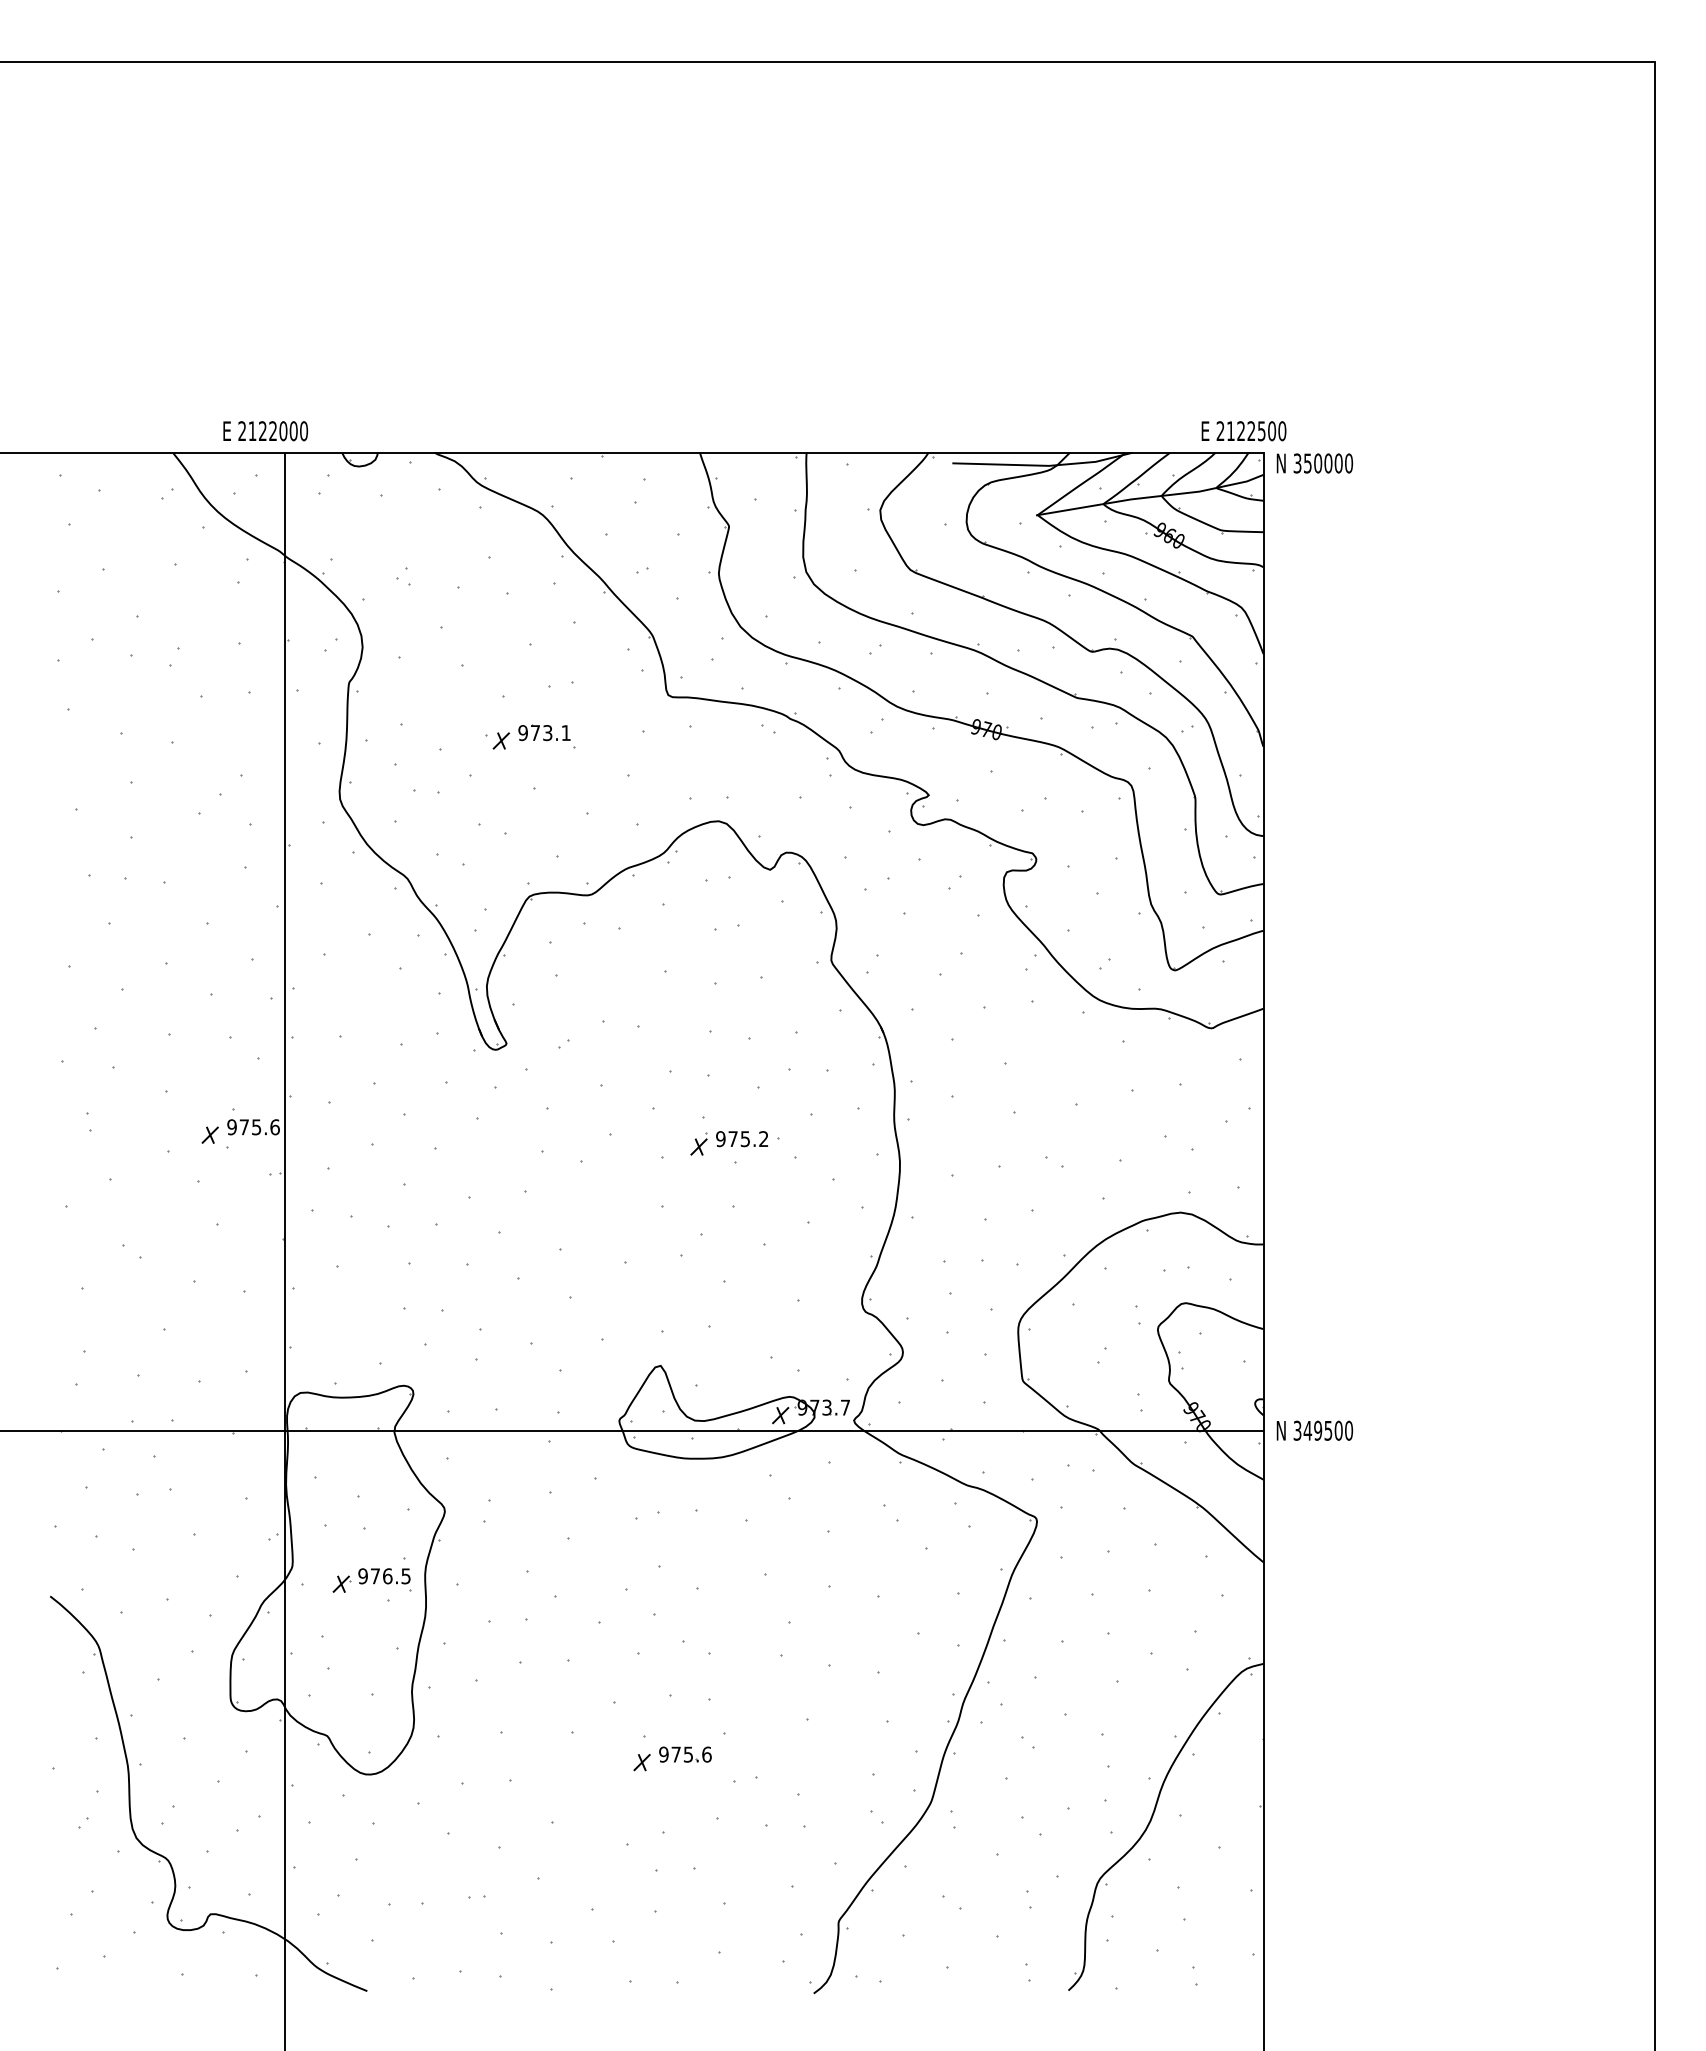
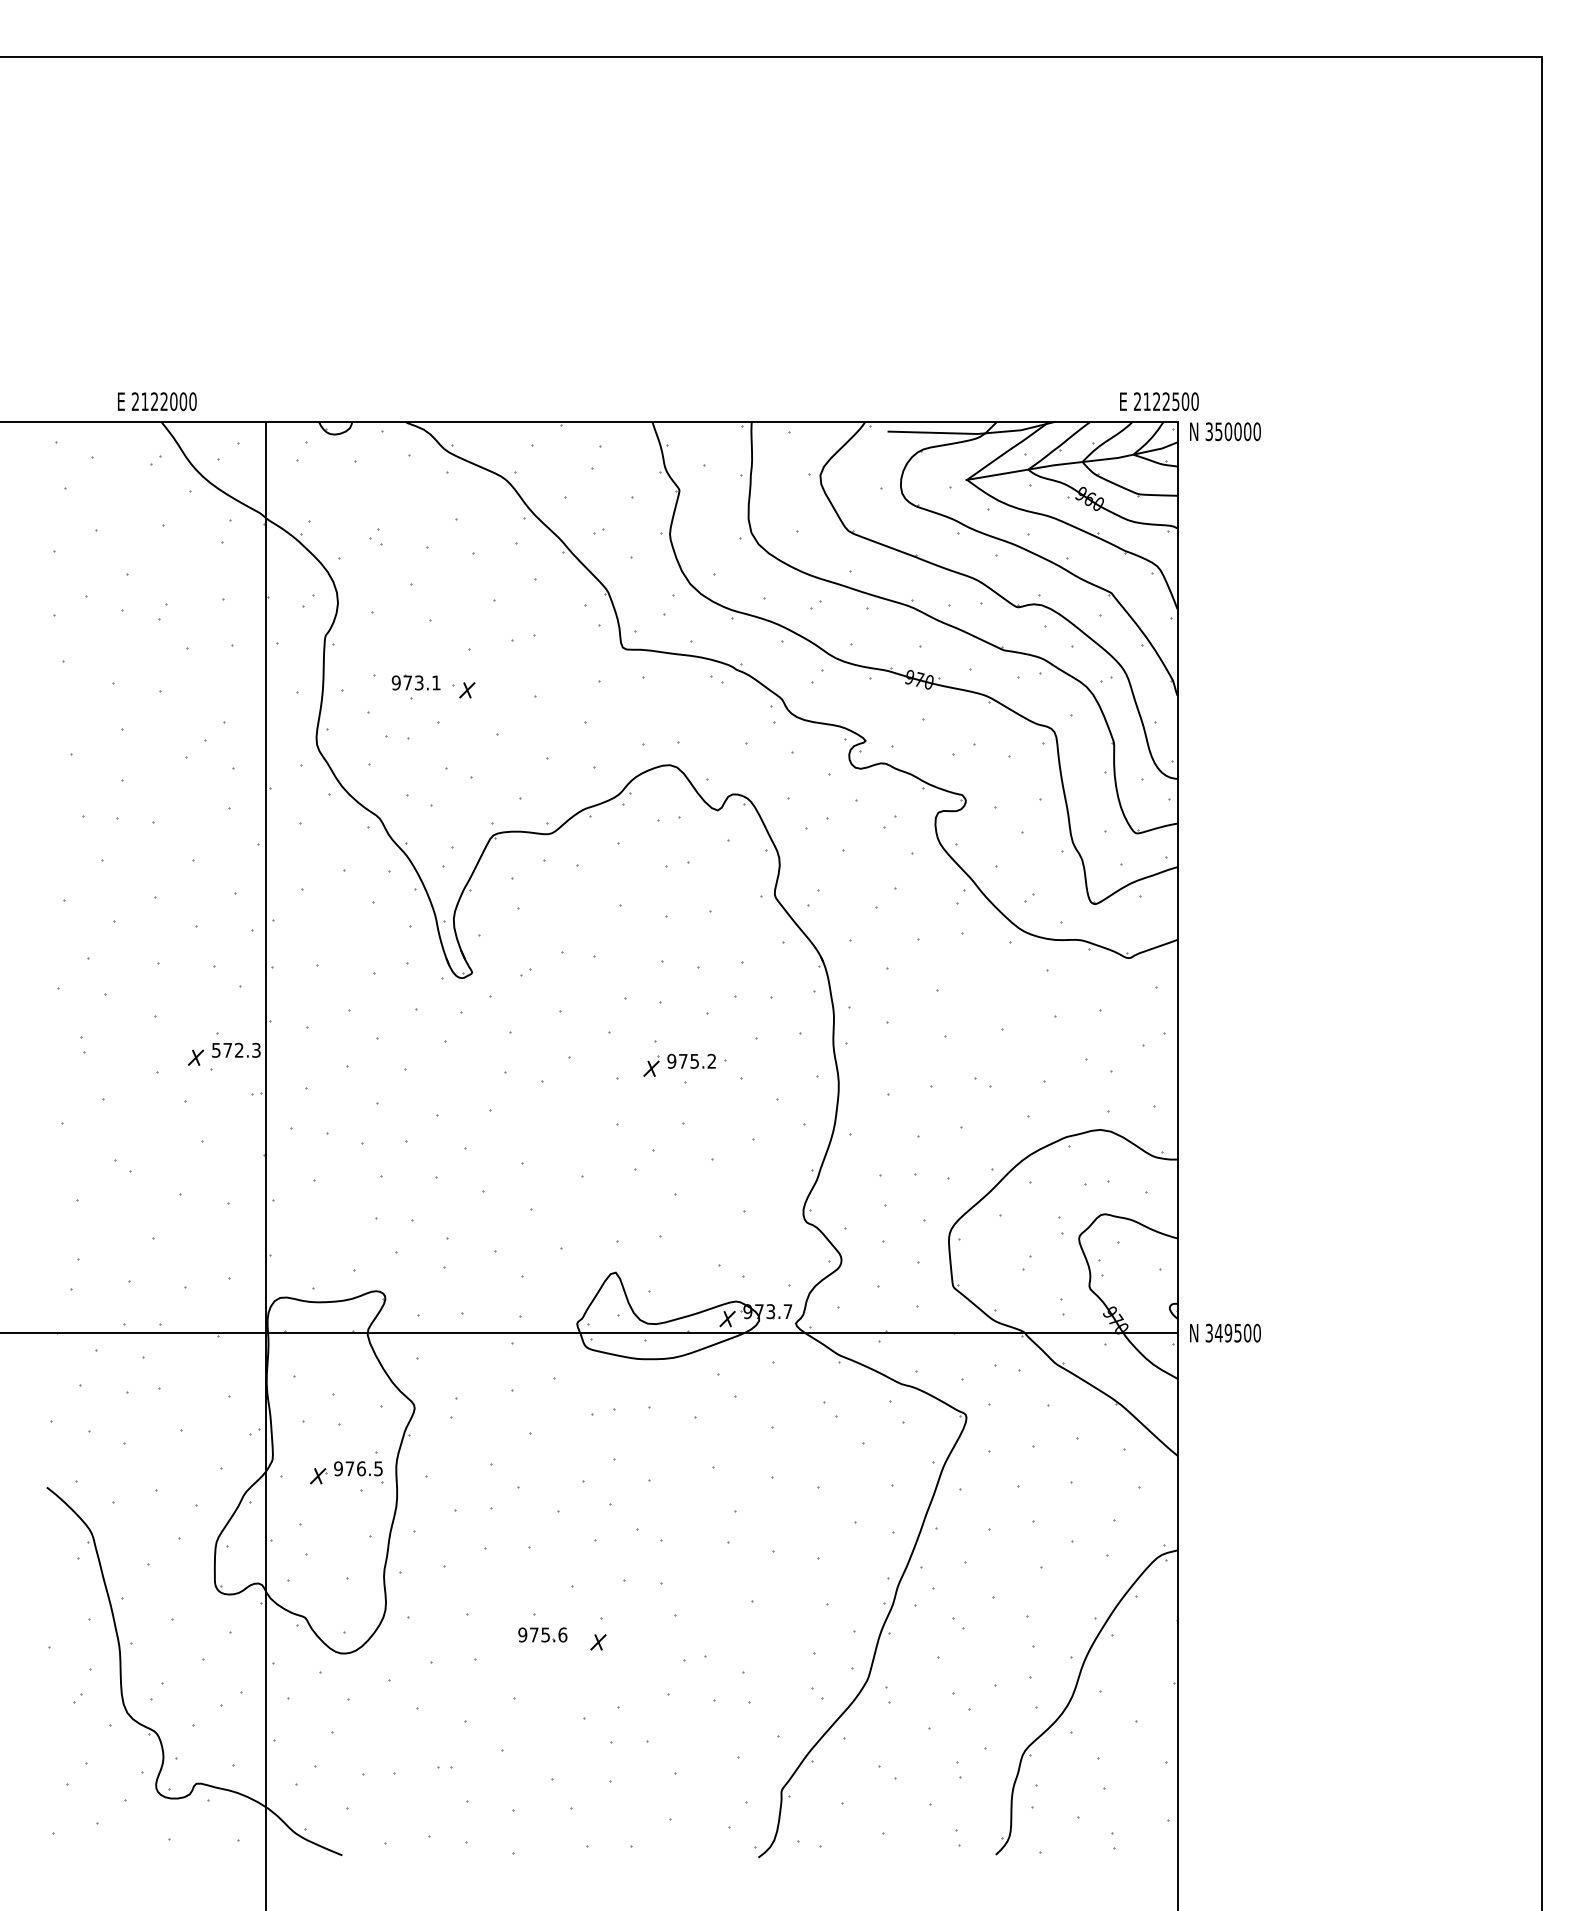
text: (265, 431) -> (157, 401), moved
part: (544, 732) -> (416, 682), moved
text: (253, 1127) -> (236, 1050), 975.6 -> 572.3
part: (685, 1754) -> (542, 1634), moved

